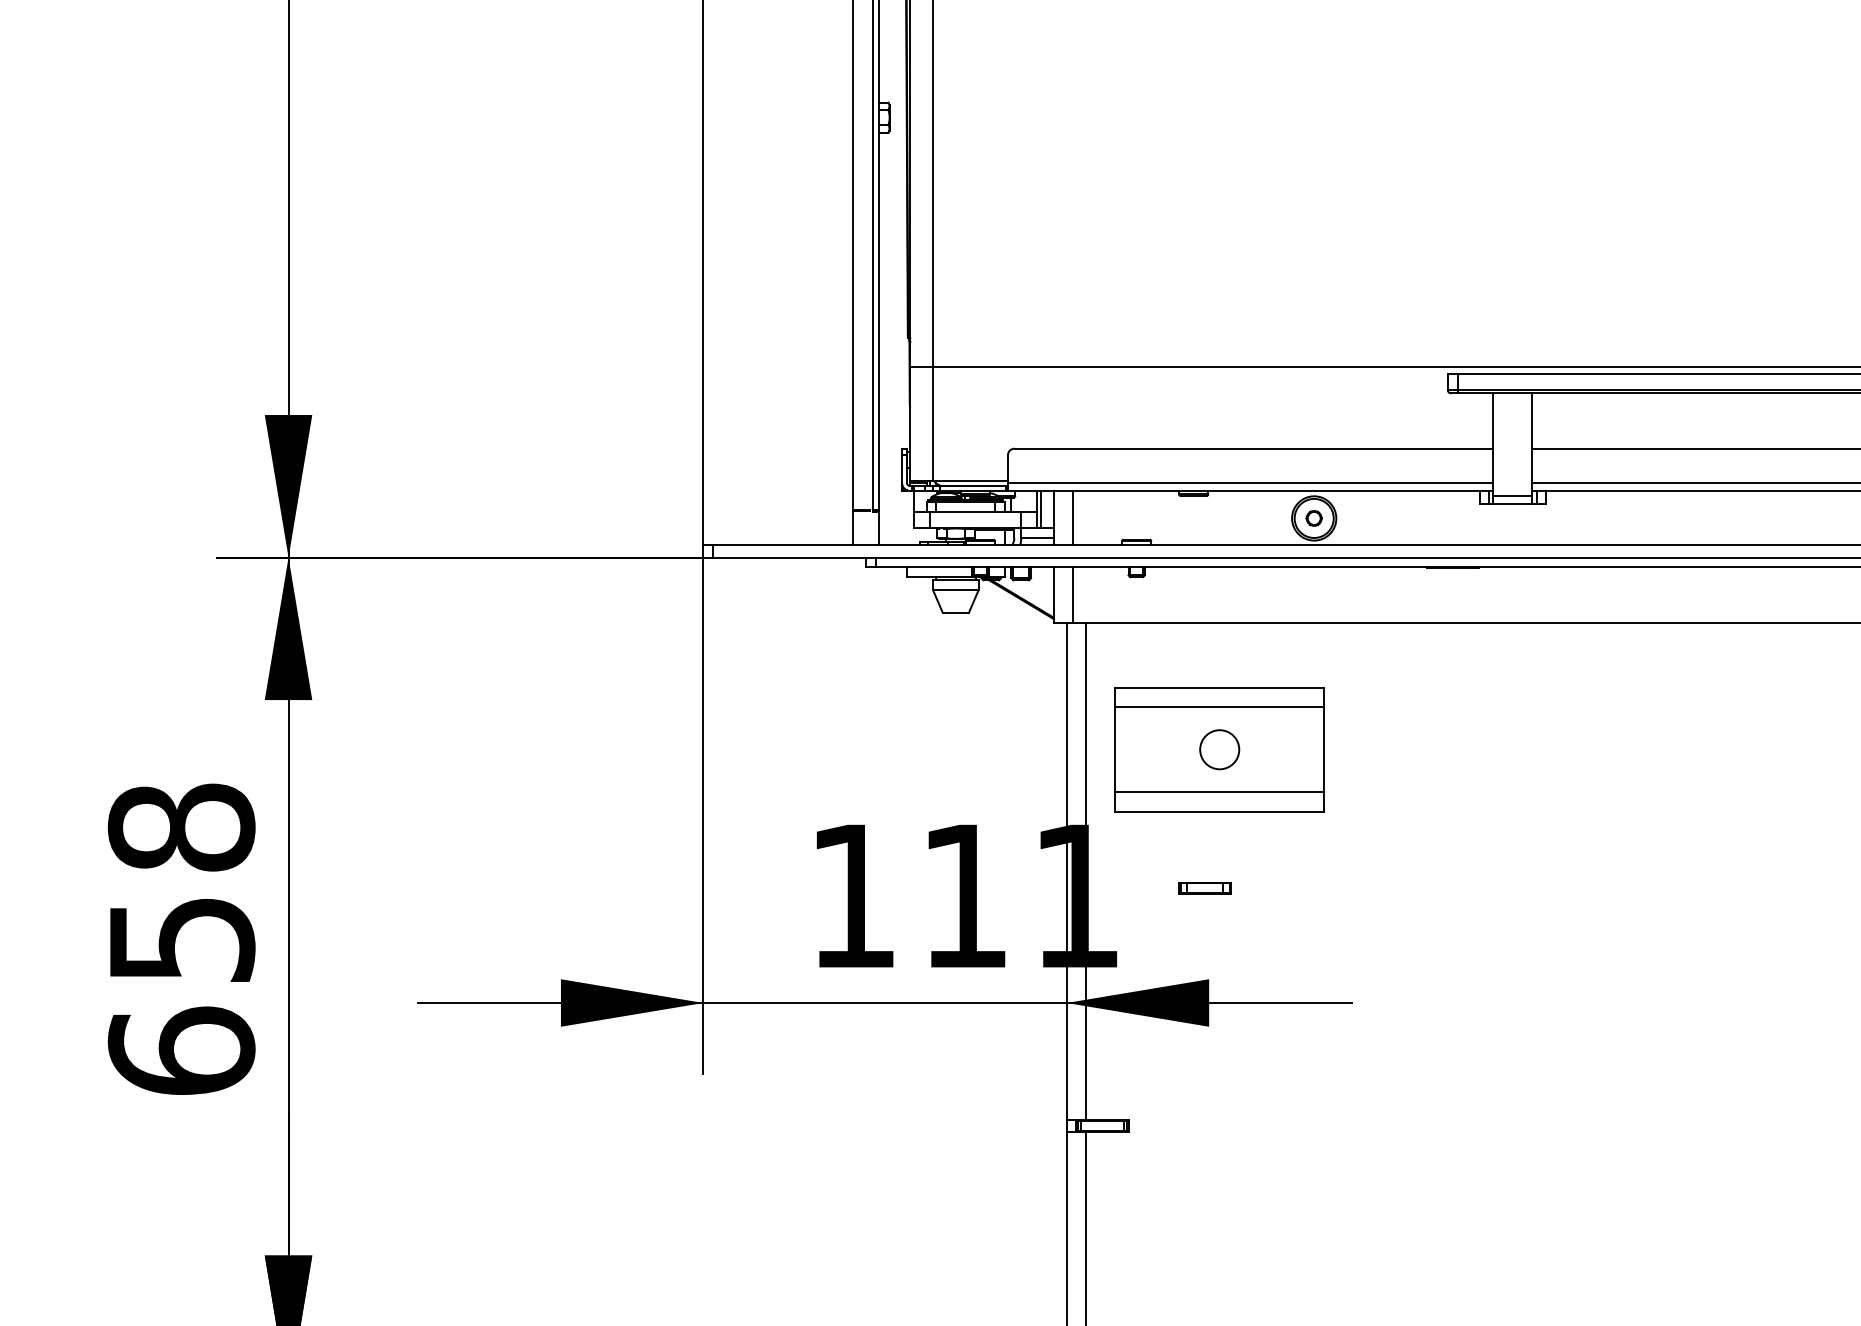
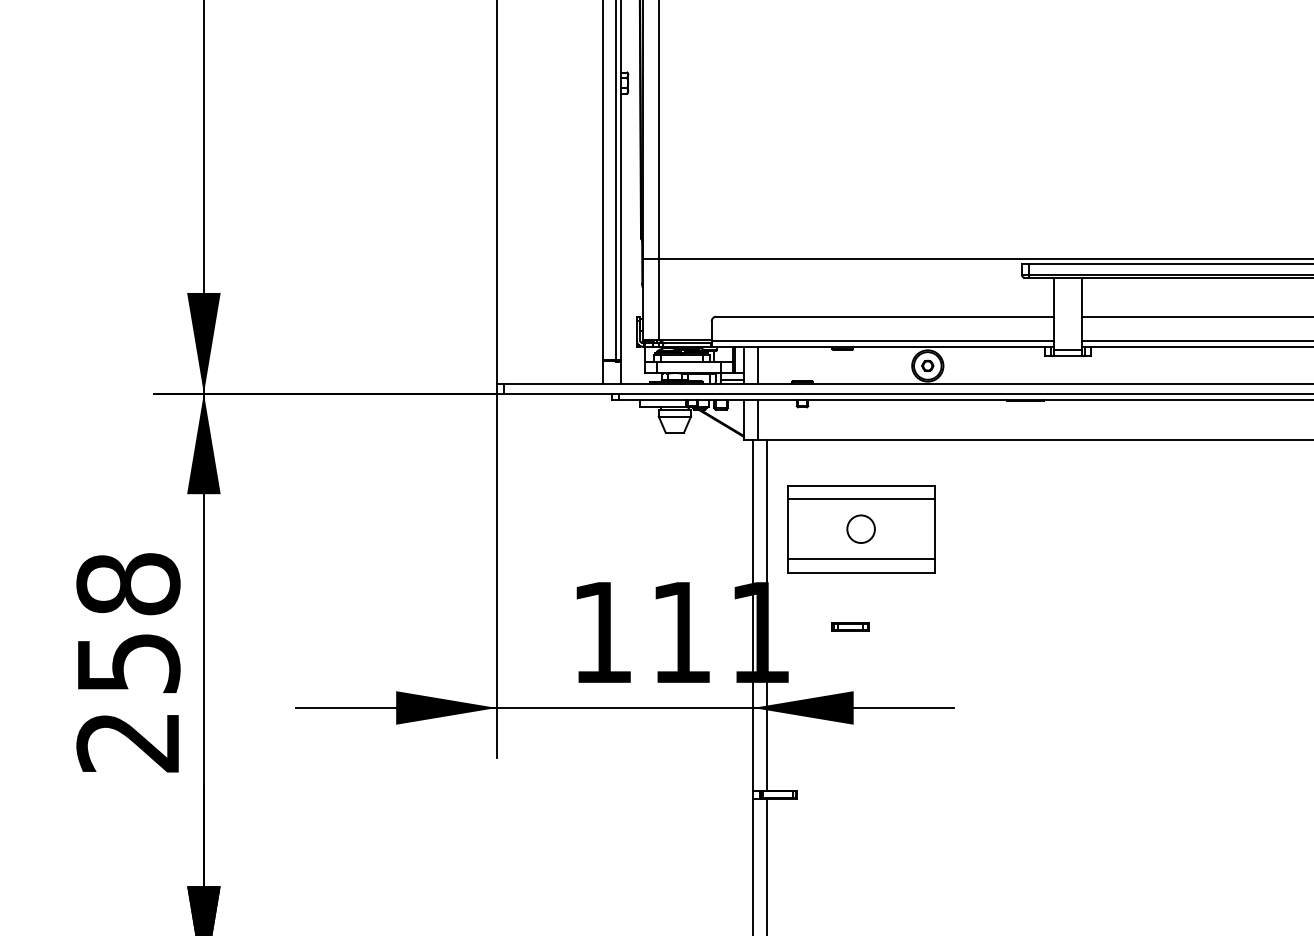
text: (181, 1050) -> (128, 741), 658 -> 258

